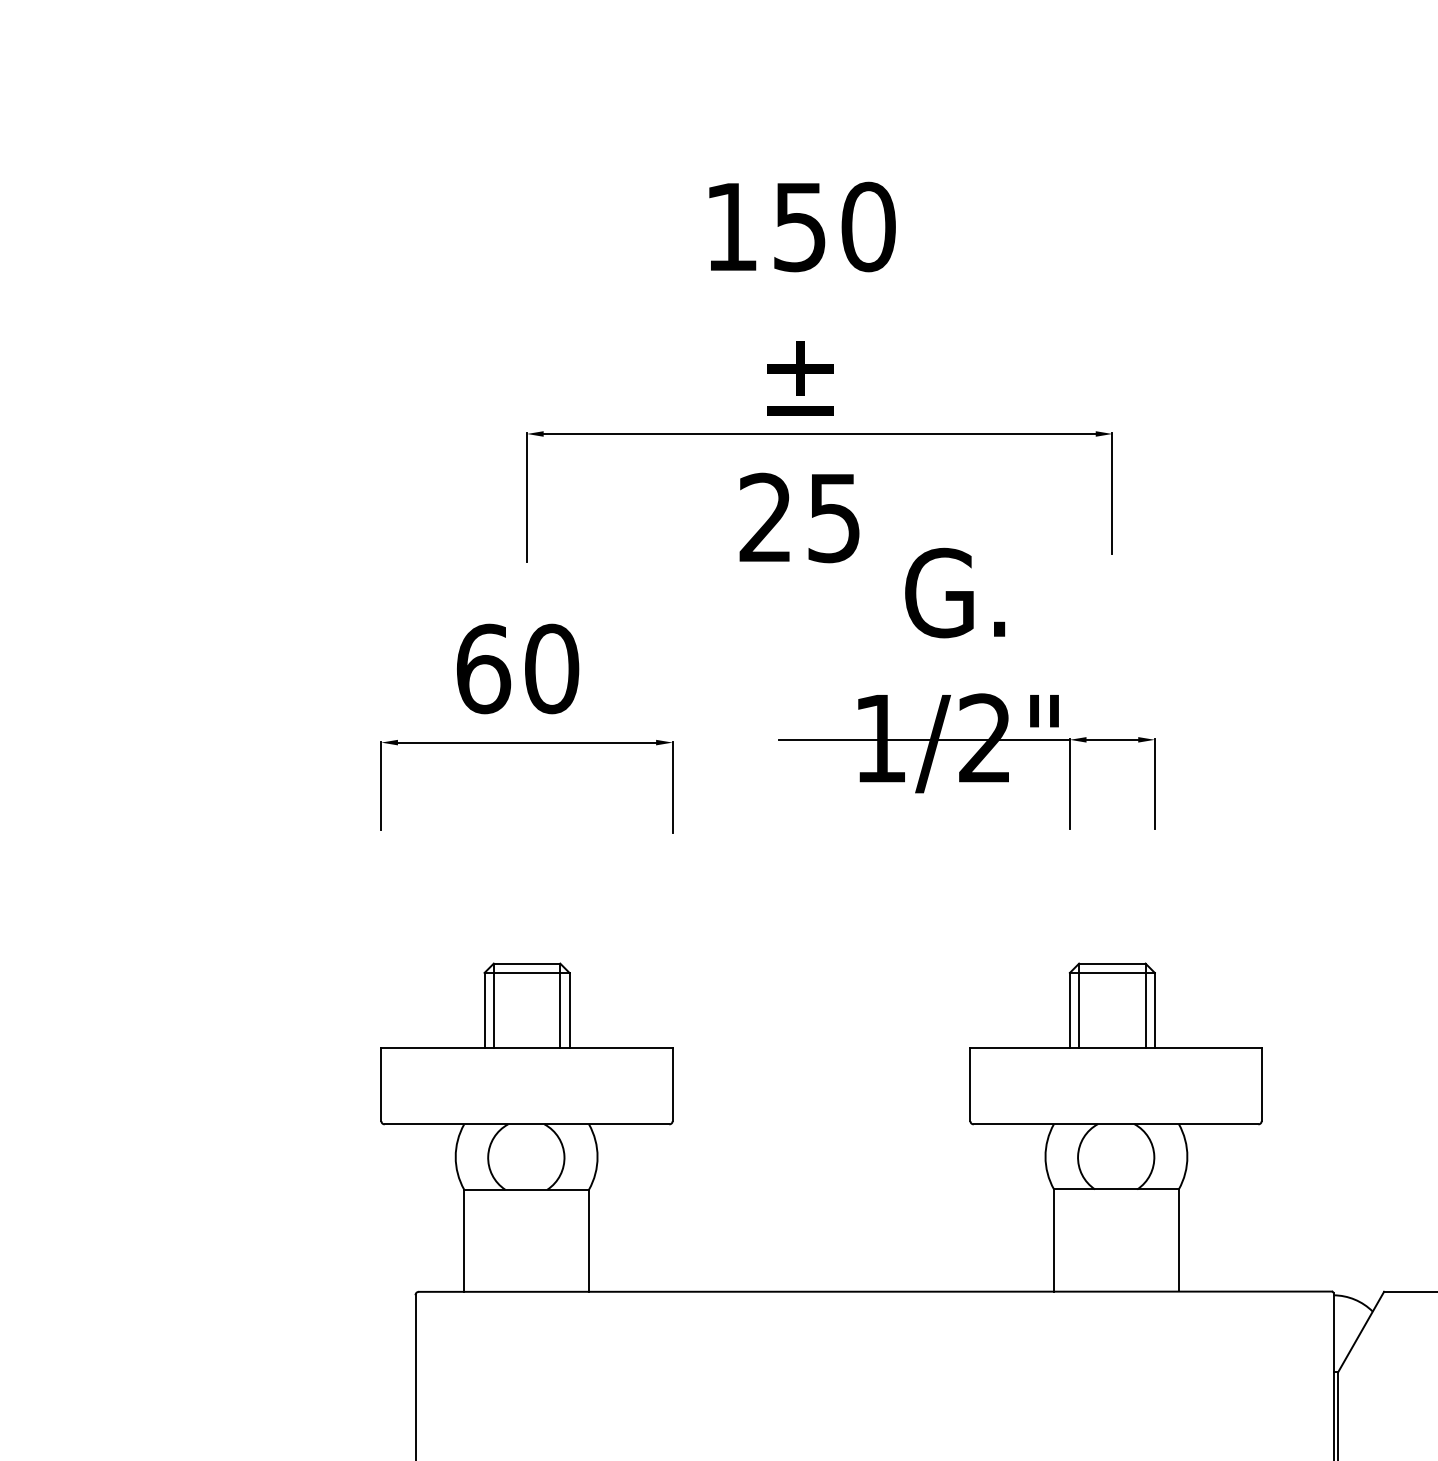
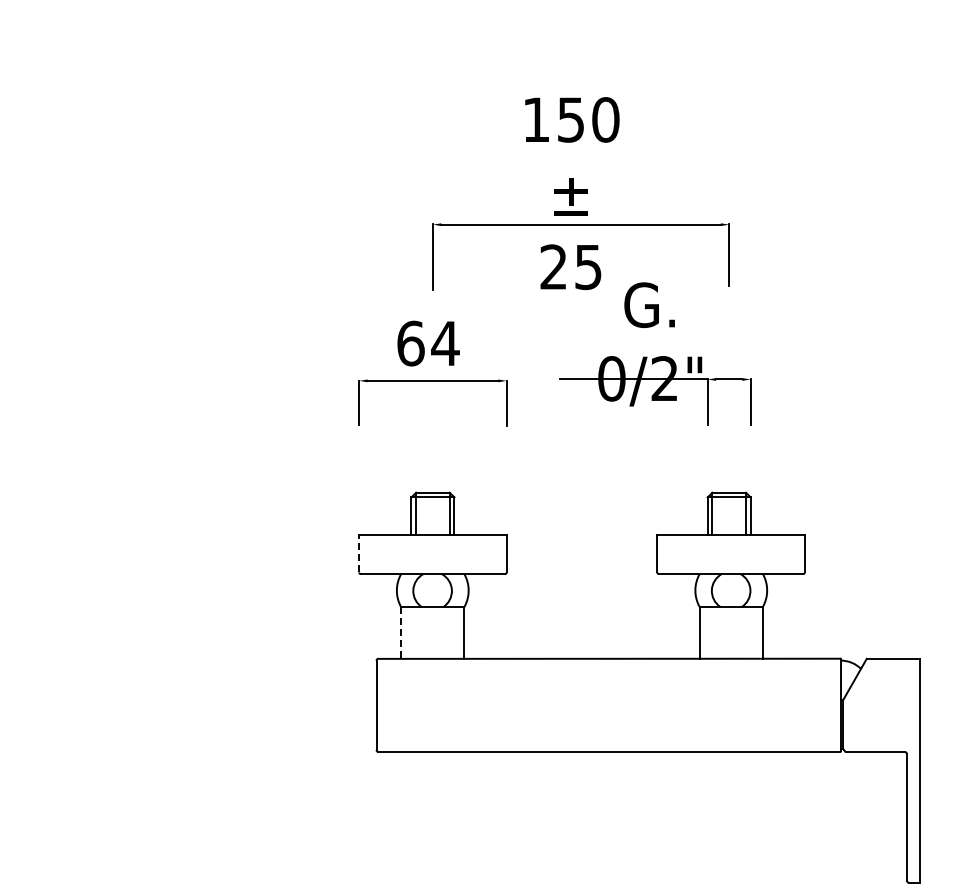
text: (551, 668) -> (445, 343), 60 -> 64
text: (879, 737) -> (611, 378), 1/2" -> 0/2"
line: (381, 1083) -> (359, 553), solid -> dashed
line: (464, 1241) -> (401, 633), solid -> dashed

